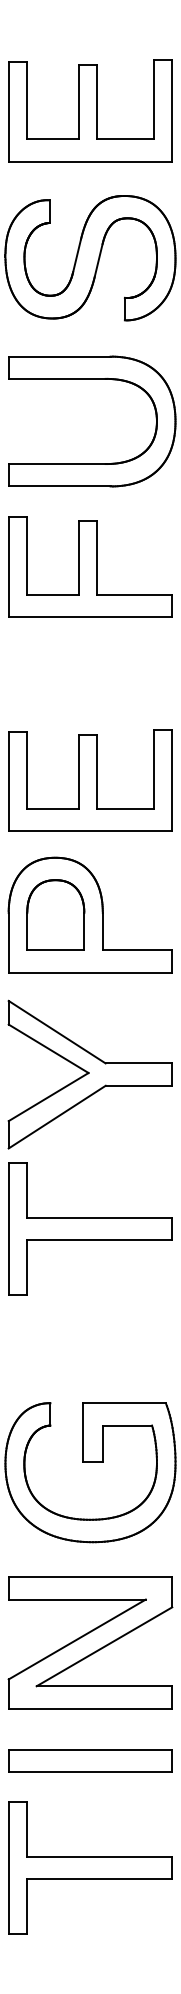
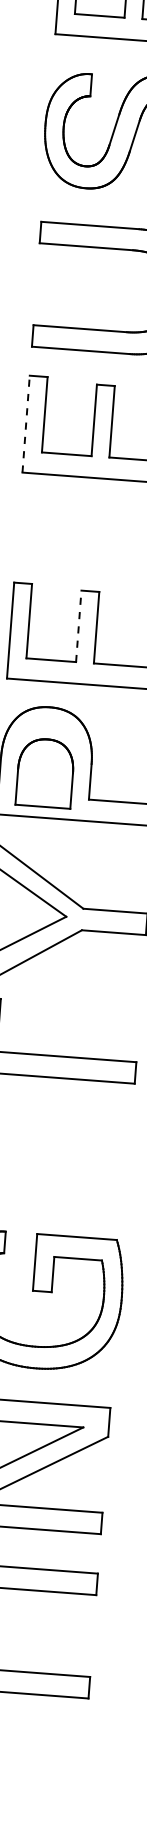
line: (8, 566) -> (25, 423), solid -> dashed
line: (78, 771) -> (78, 625), solid -> dashed
part: (55, 914) -> (45, 772), moved

